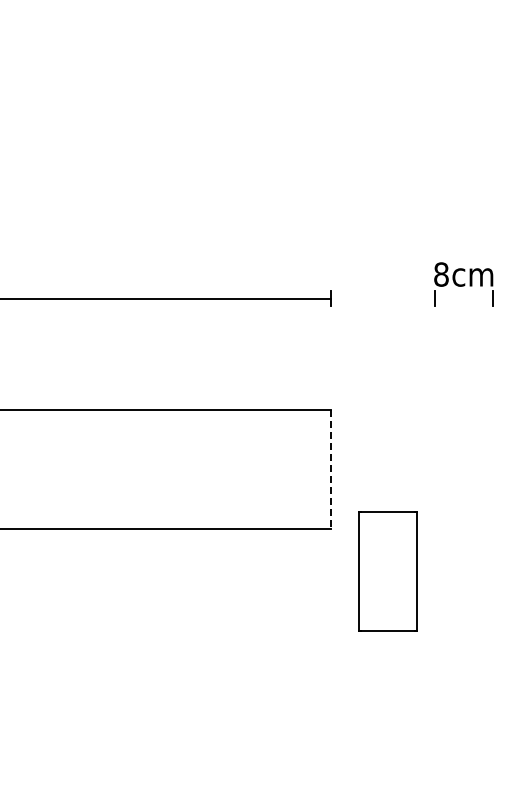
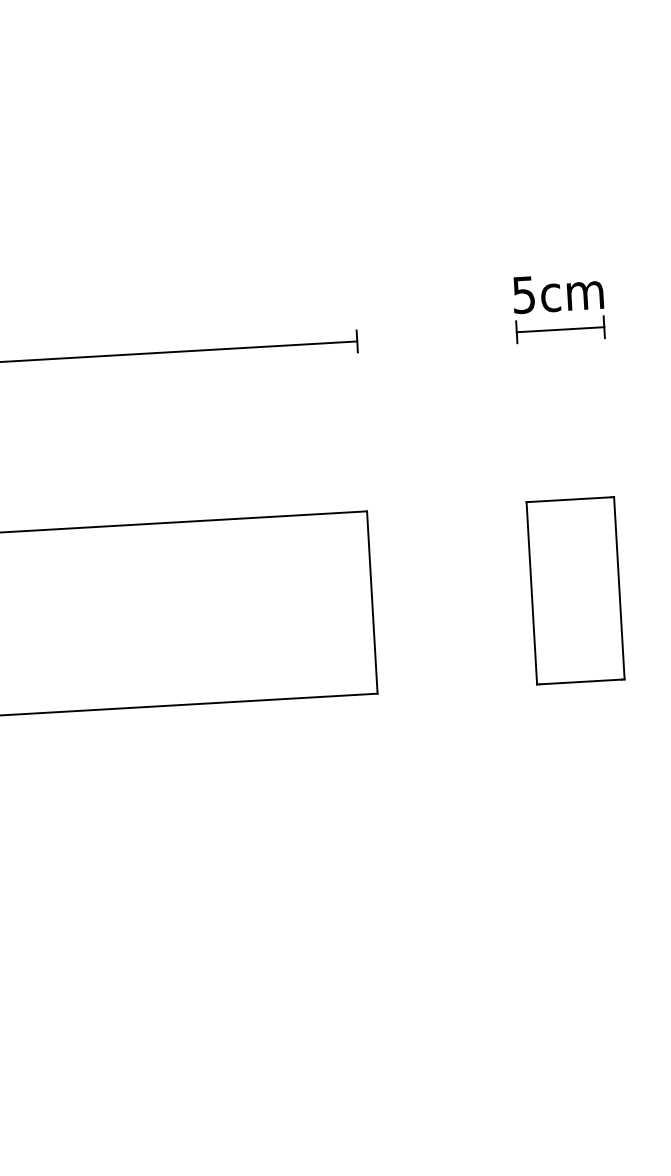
text: (441, 274) -> (524, 294), 8cm -> 5cm
line: (463, 298) -> (559, 329), added
line: (330, 469) -> (371, 602), dashed -> solid
part: (387, 571) -> (574, 591), moved

